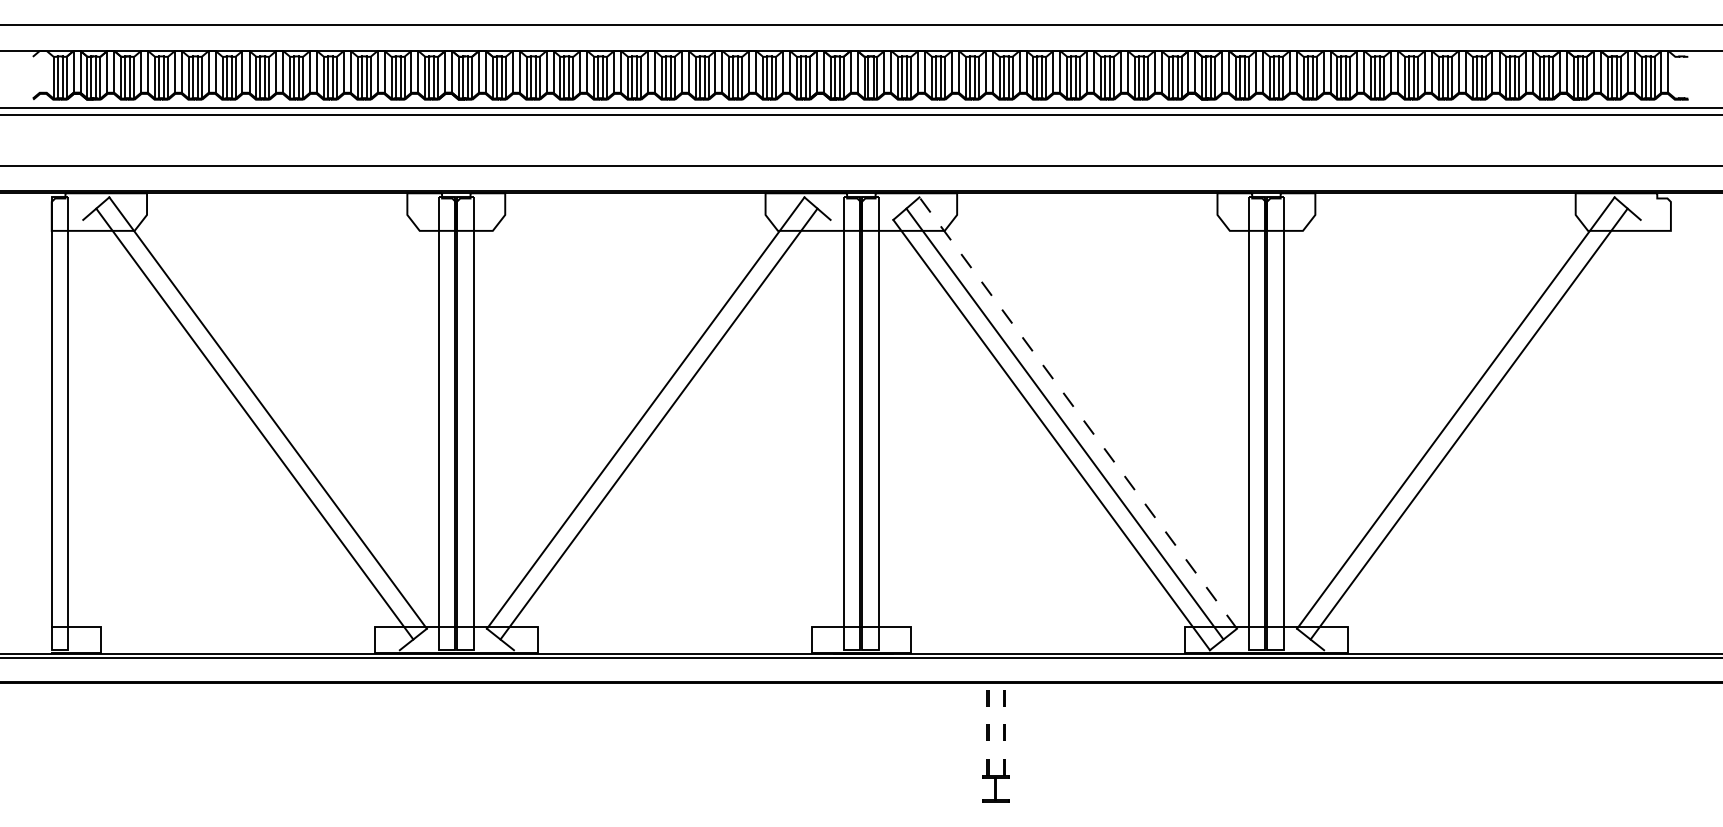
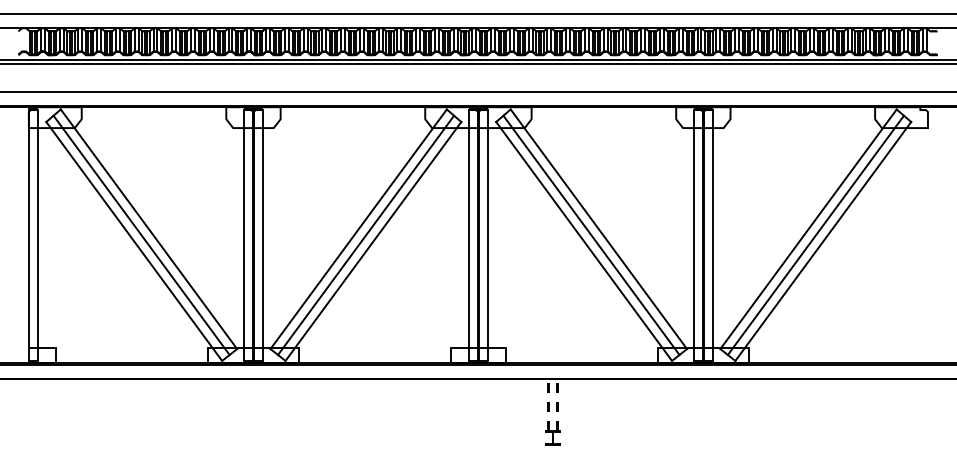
line: (1077, 413) -> (598, 229), dashed -> solid
line: (242, 435) -> (134, 241), added
line: (672, 435) -> (373, 241), added
line: (1482, 435) -> (823, 241), added

